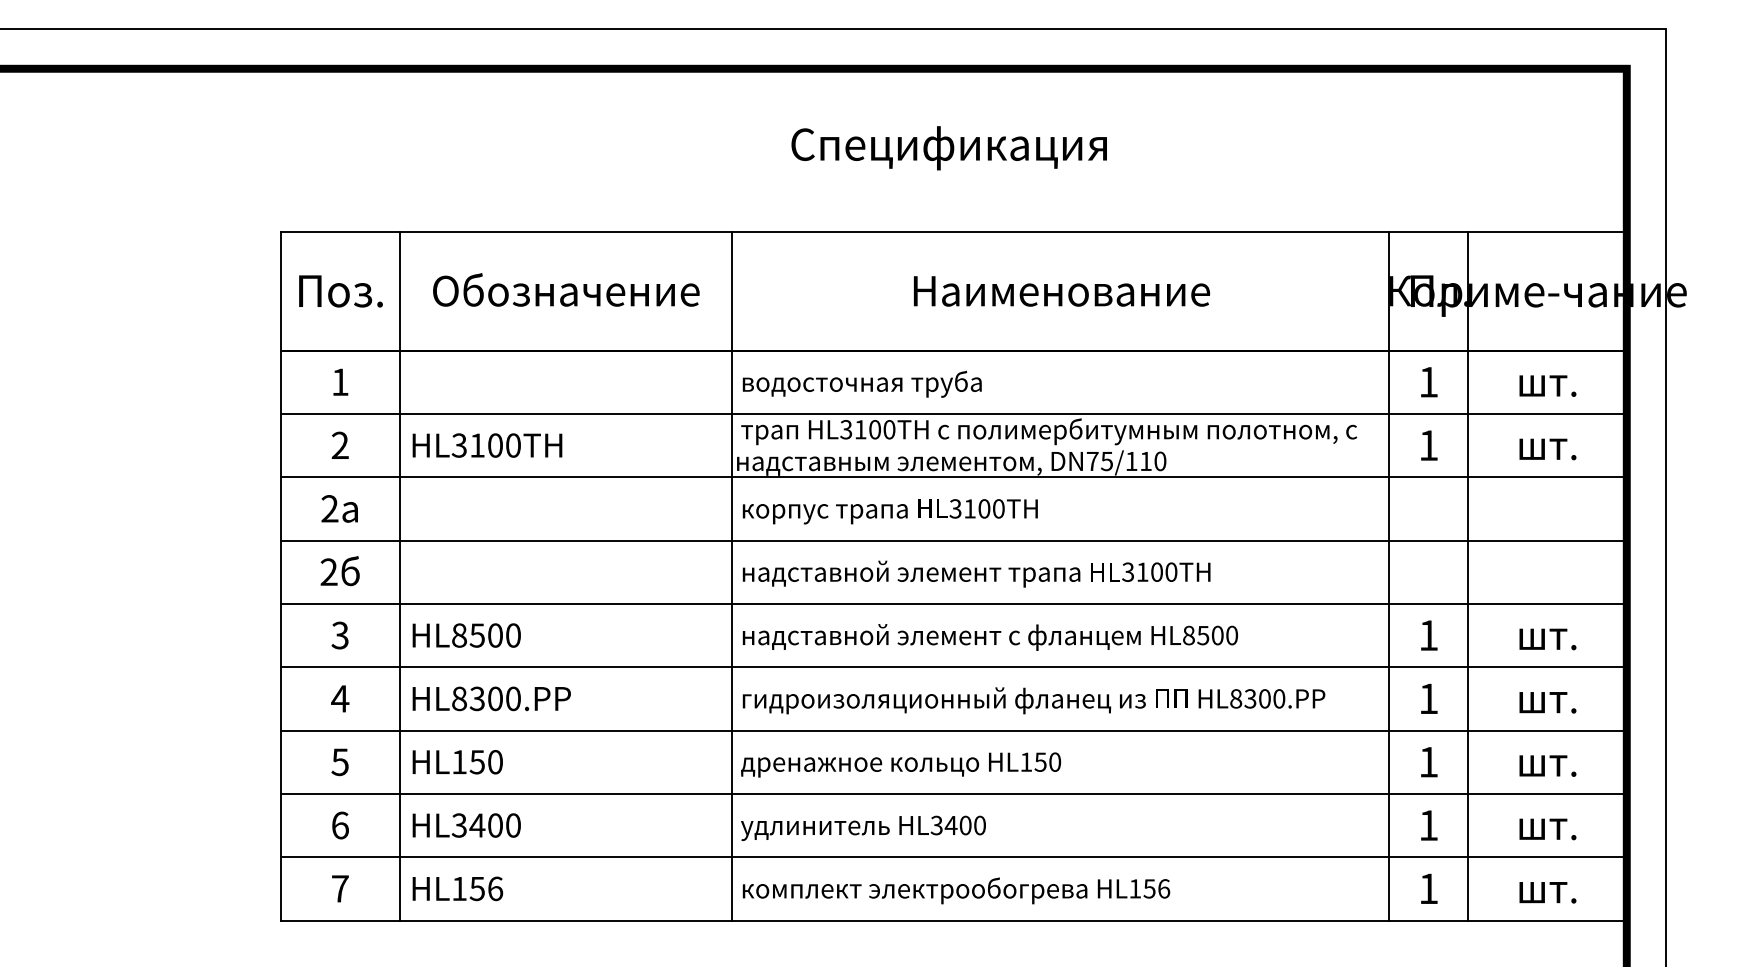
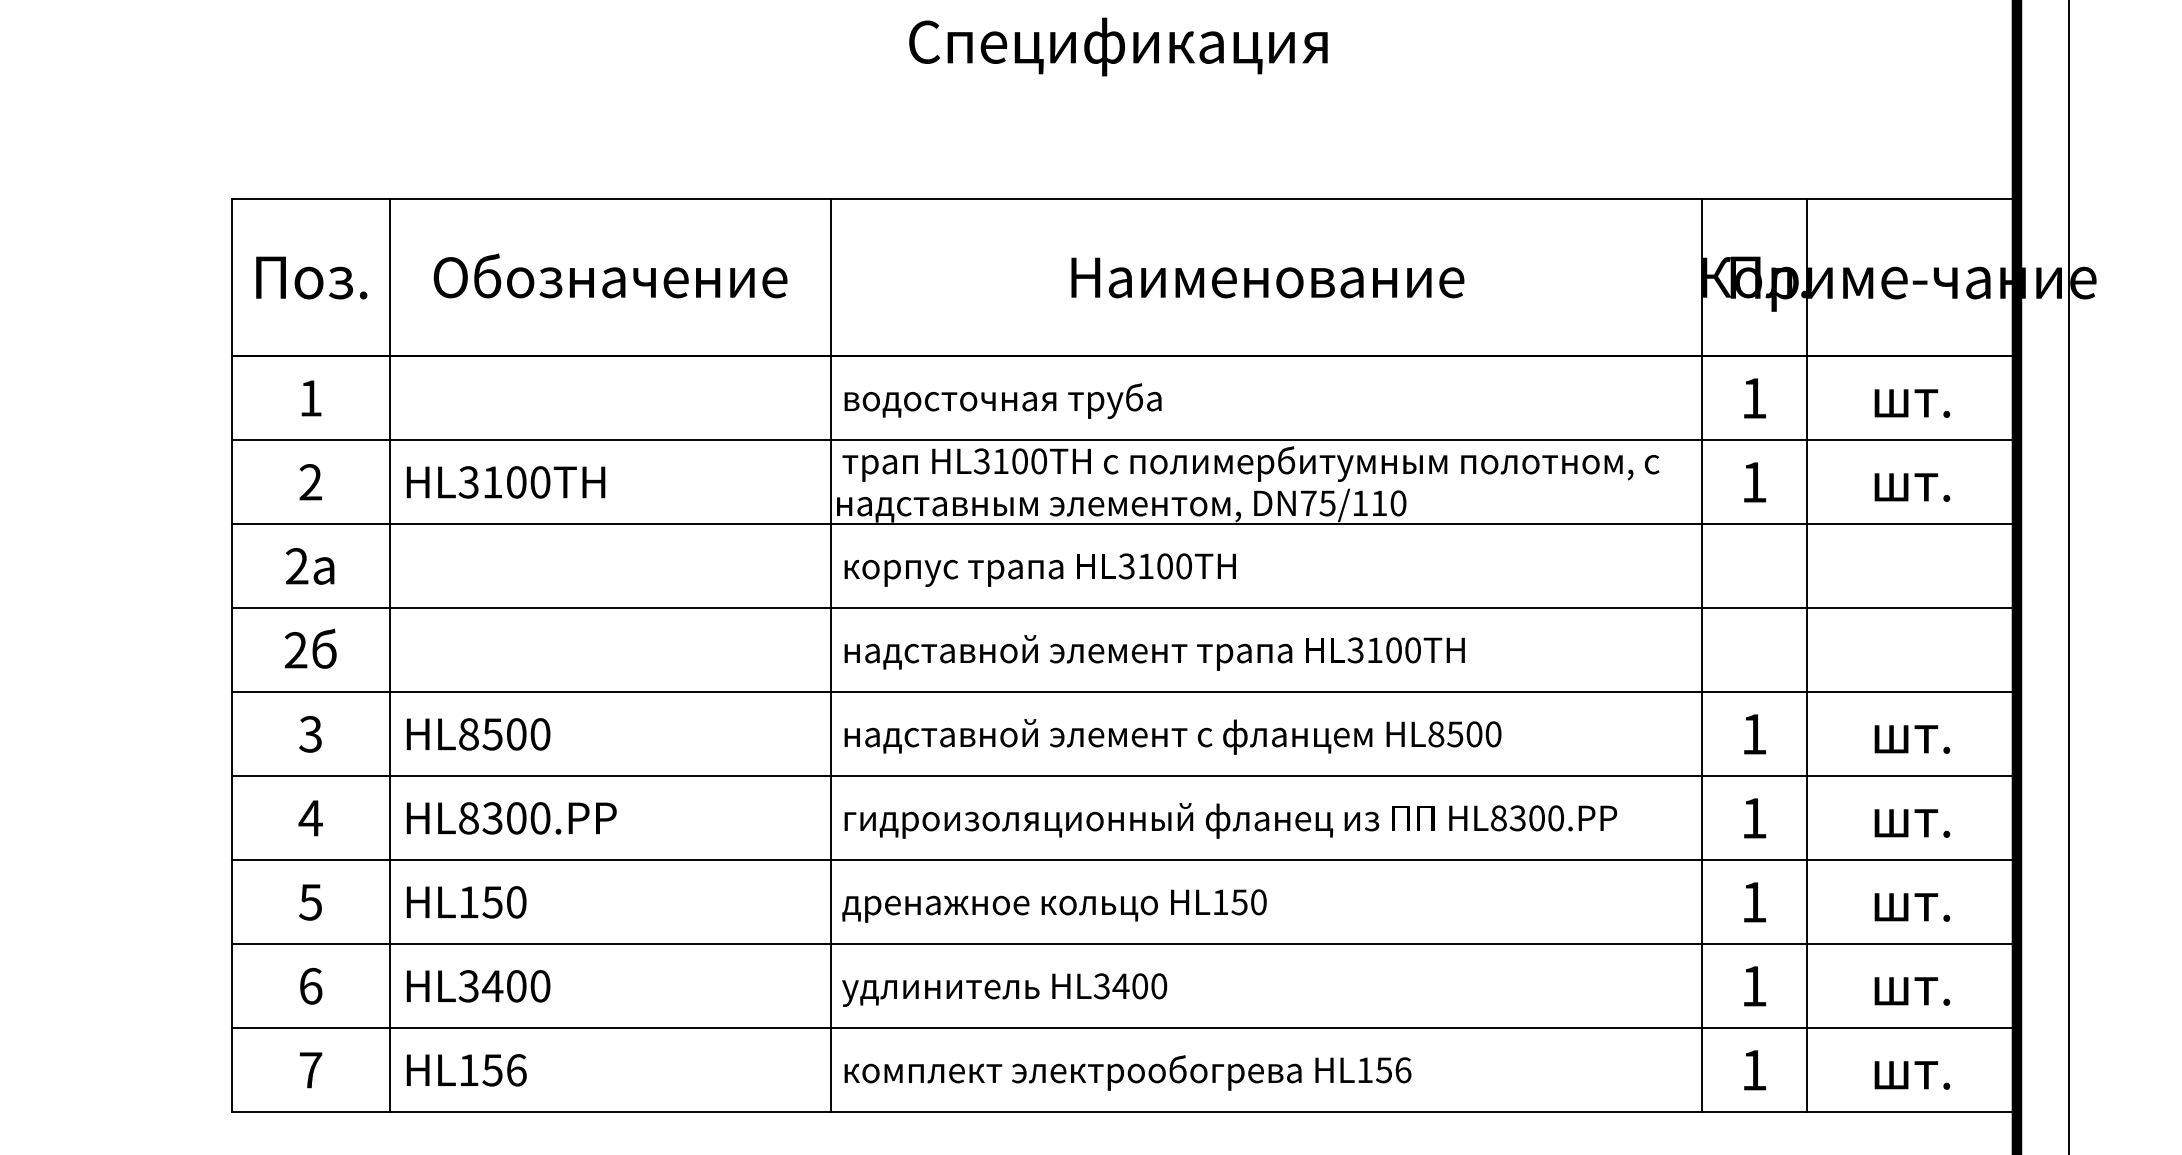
text: (948, 148) -> (1117, 47), moved

